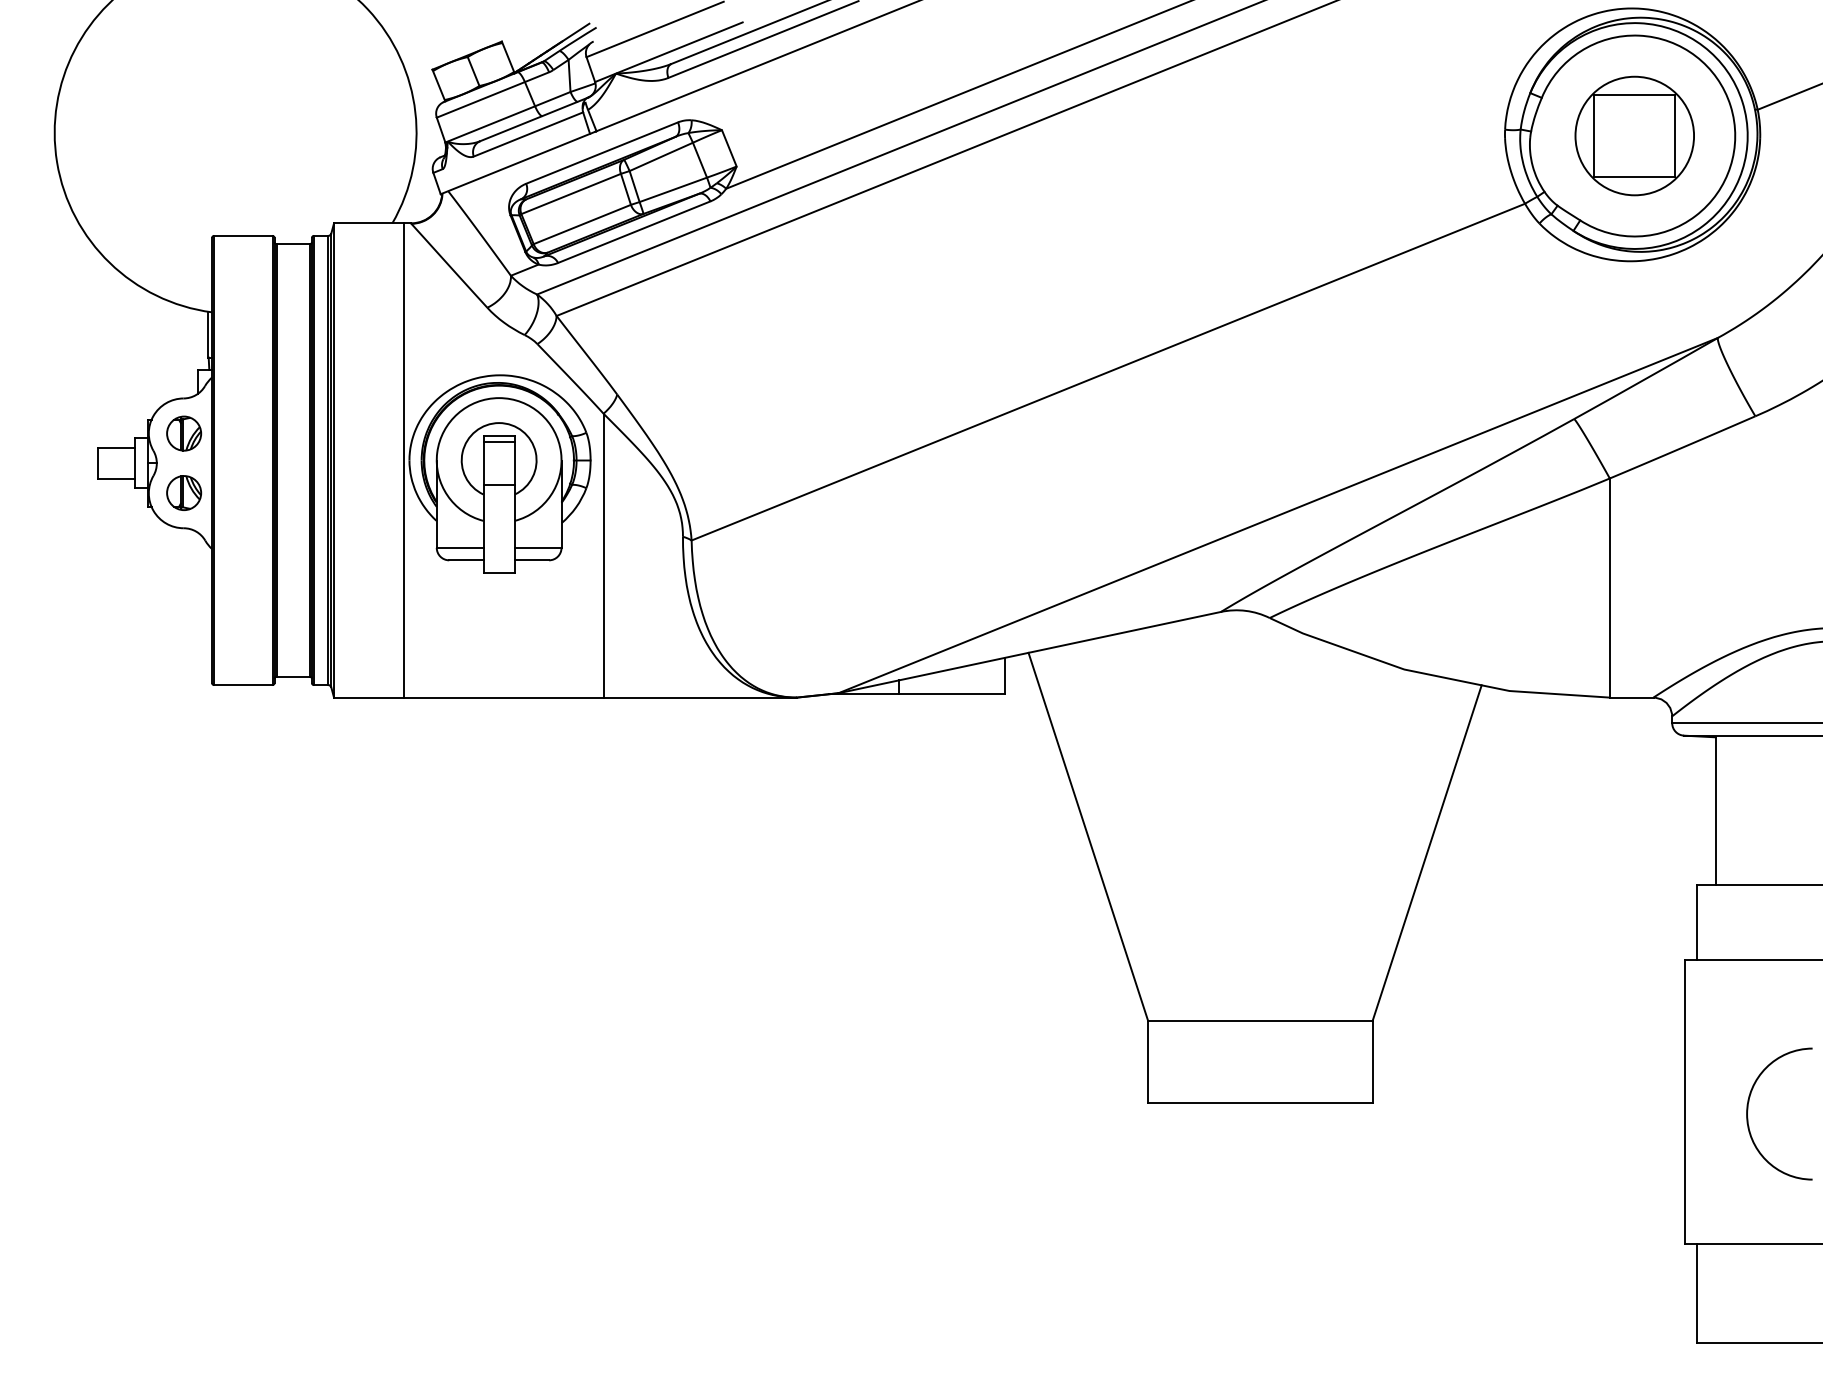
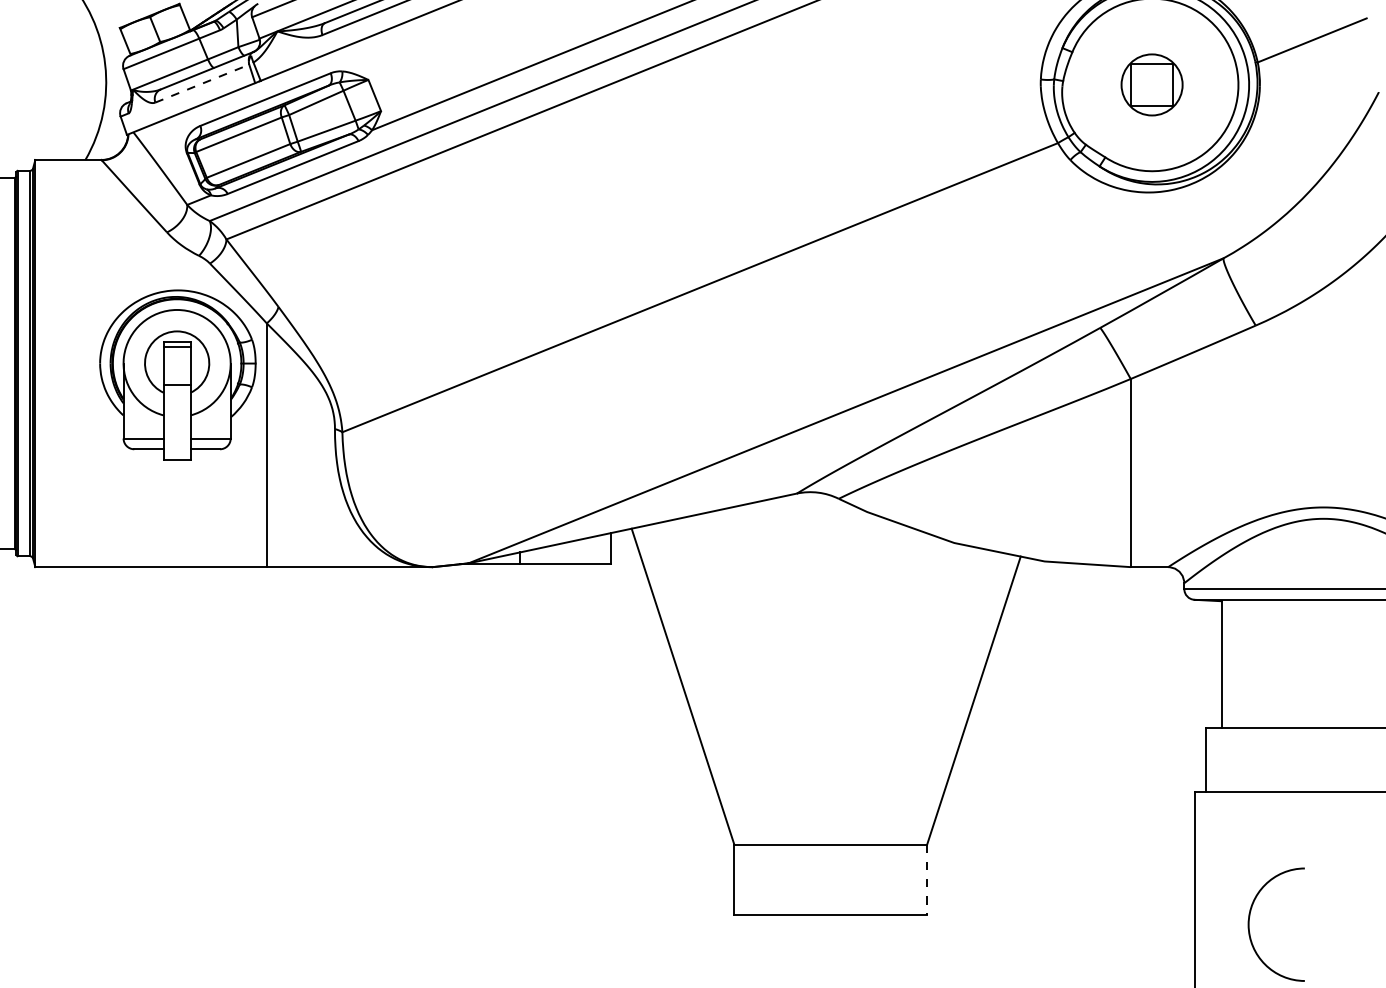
line: (528, 134) -> (202, 83), solid -> dashed
part: (1634, 135) -> (1151, 84), size x0.6
line: (403, 460) -> (95, 363), removed
line: (1372, 1062) -> (927, 880), solid -> dashed

